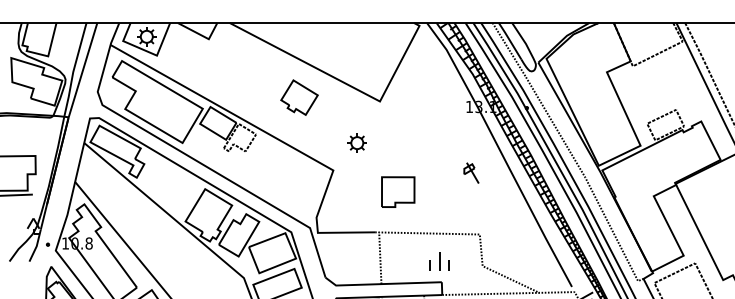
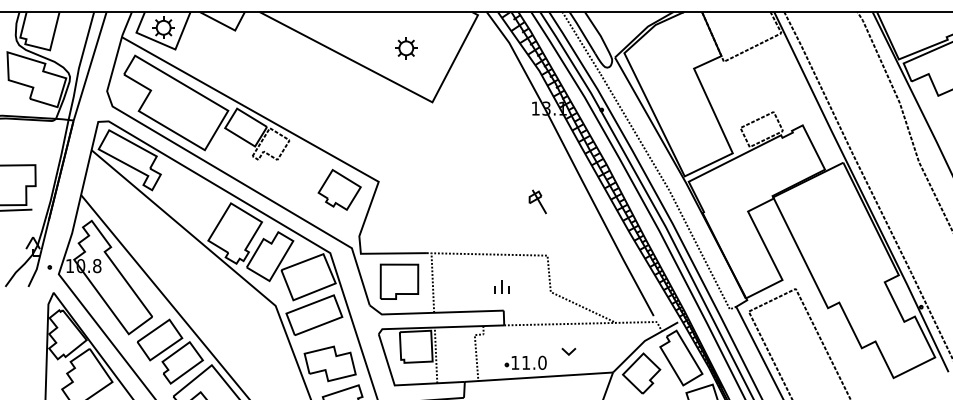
part: (299, 97) -> (339, 189), moved
part: (357, 143) -> (406, 48), moved
part: (471, 172) -> (537, 201), moved
part: (398, 191) -> (399, 281), moved
part: (439, 261) -> (501, 286), size x0.62

